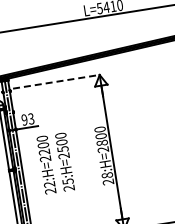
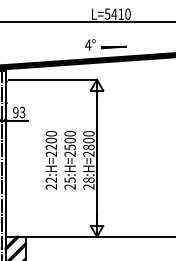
part: (102, 38) -> (105, 44), added
line: (56, 81) -> (53, 79), dashed -> solid
text: (55, 163) -> (60, 160), moved

